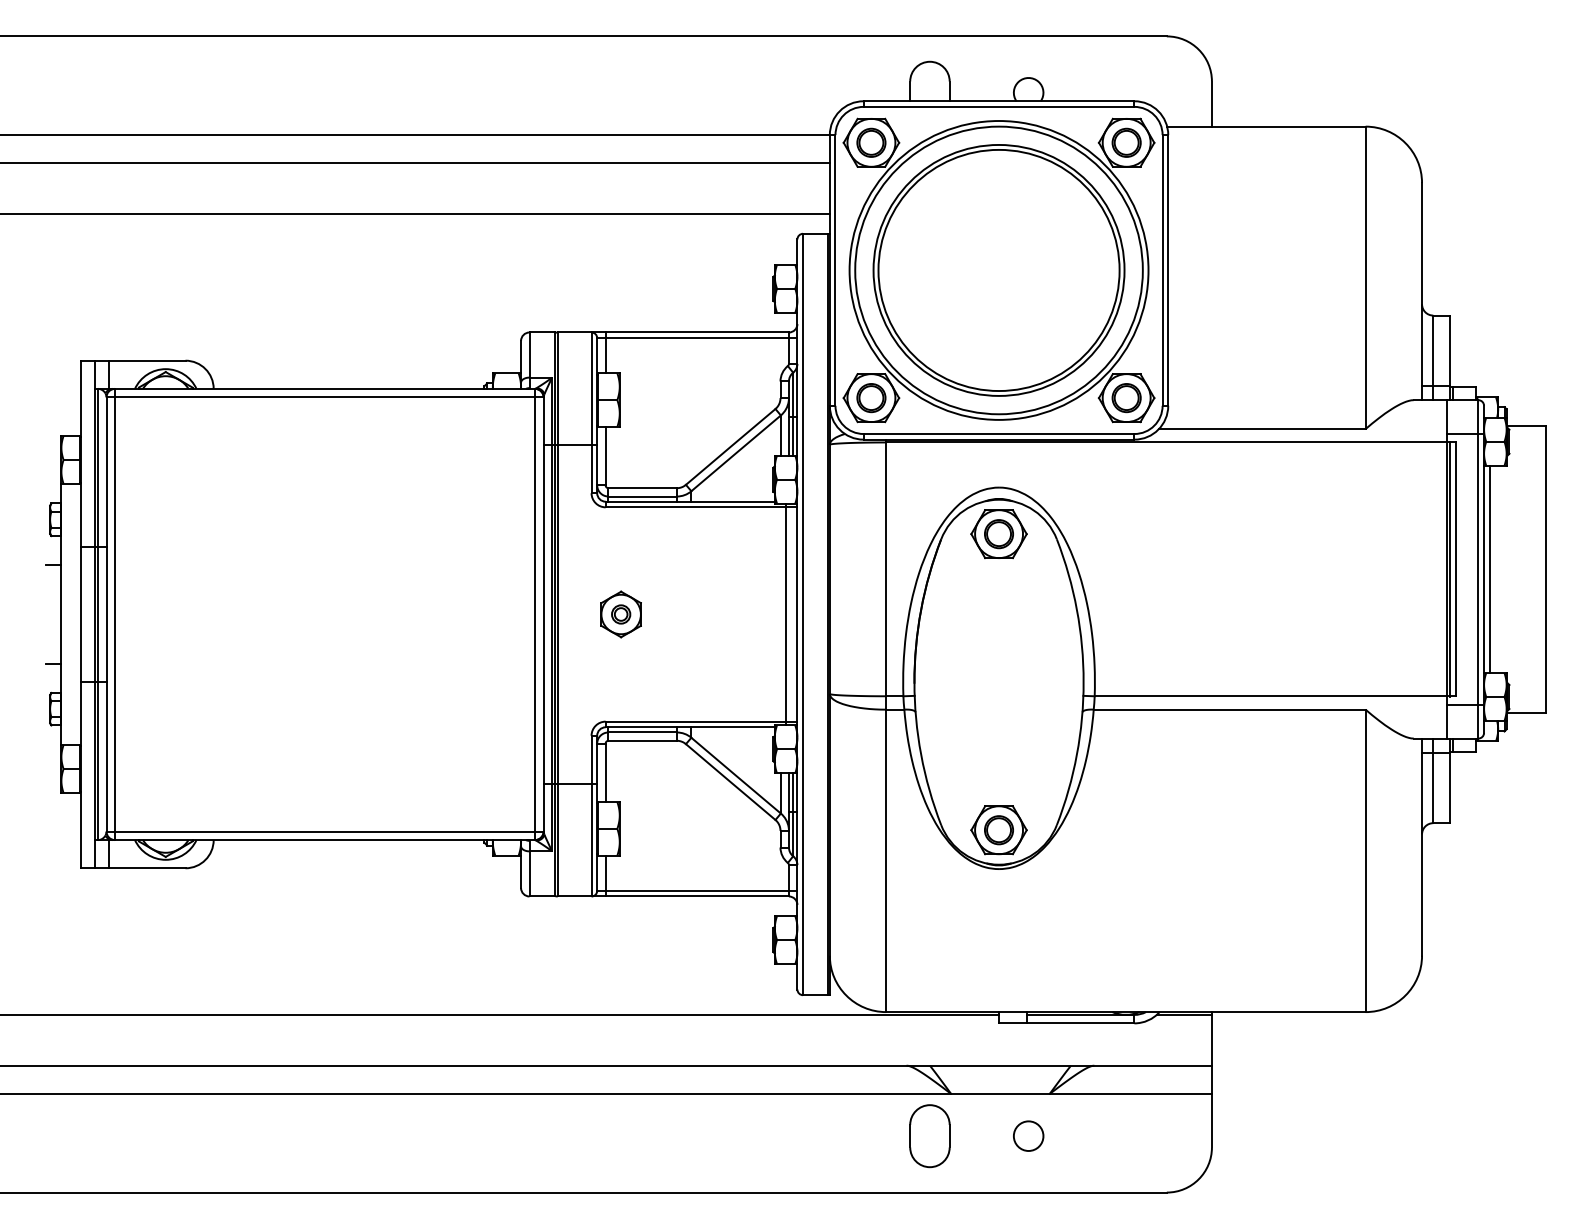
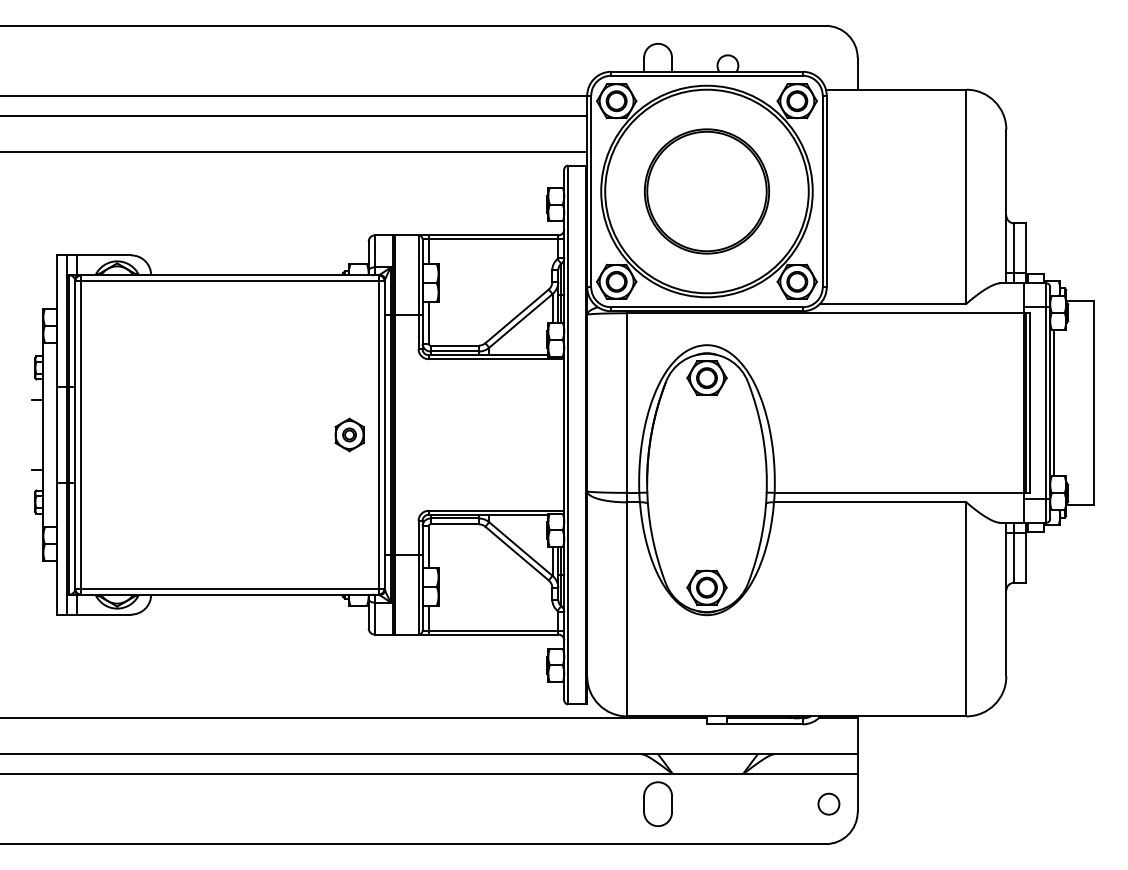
part: (998, 270) -> (706, 191), size x0.7
part: (621, 613) -> (349, 434), moved
line: (786, 613) -> (556, 434), removed
circle: (1028, 1135) -> (828, 803), moved

